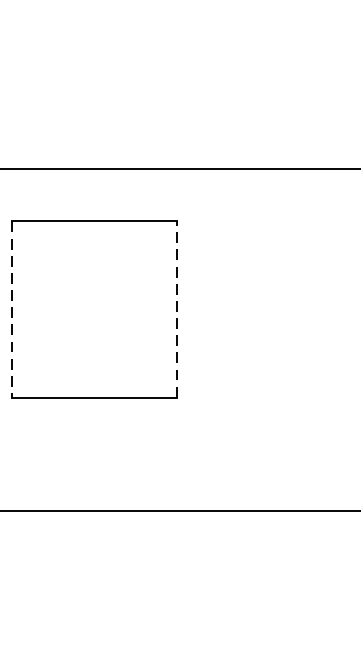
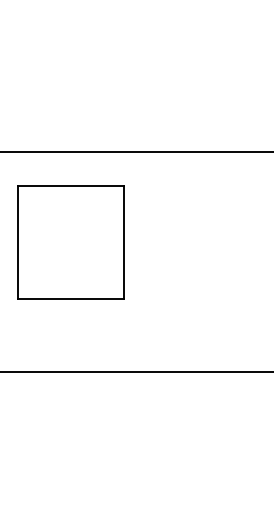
line: (175, 309) -> (123, 242), dashed -> solid
line: (12, 310) -> (18, 243), dashed -> solid

